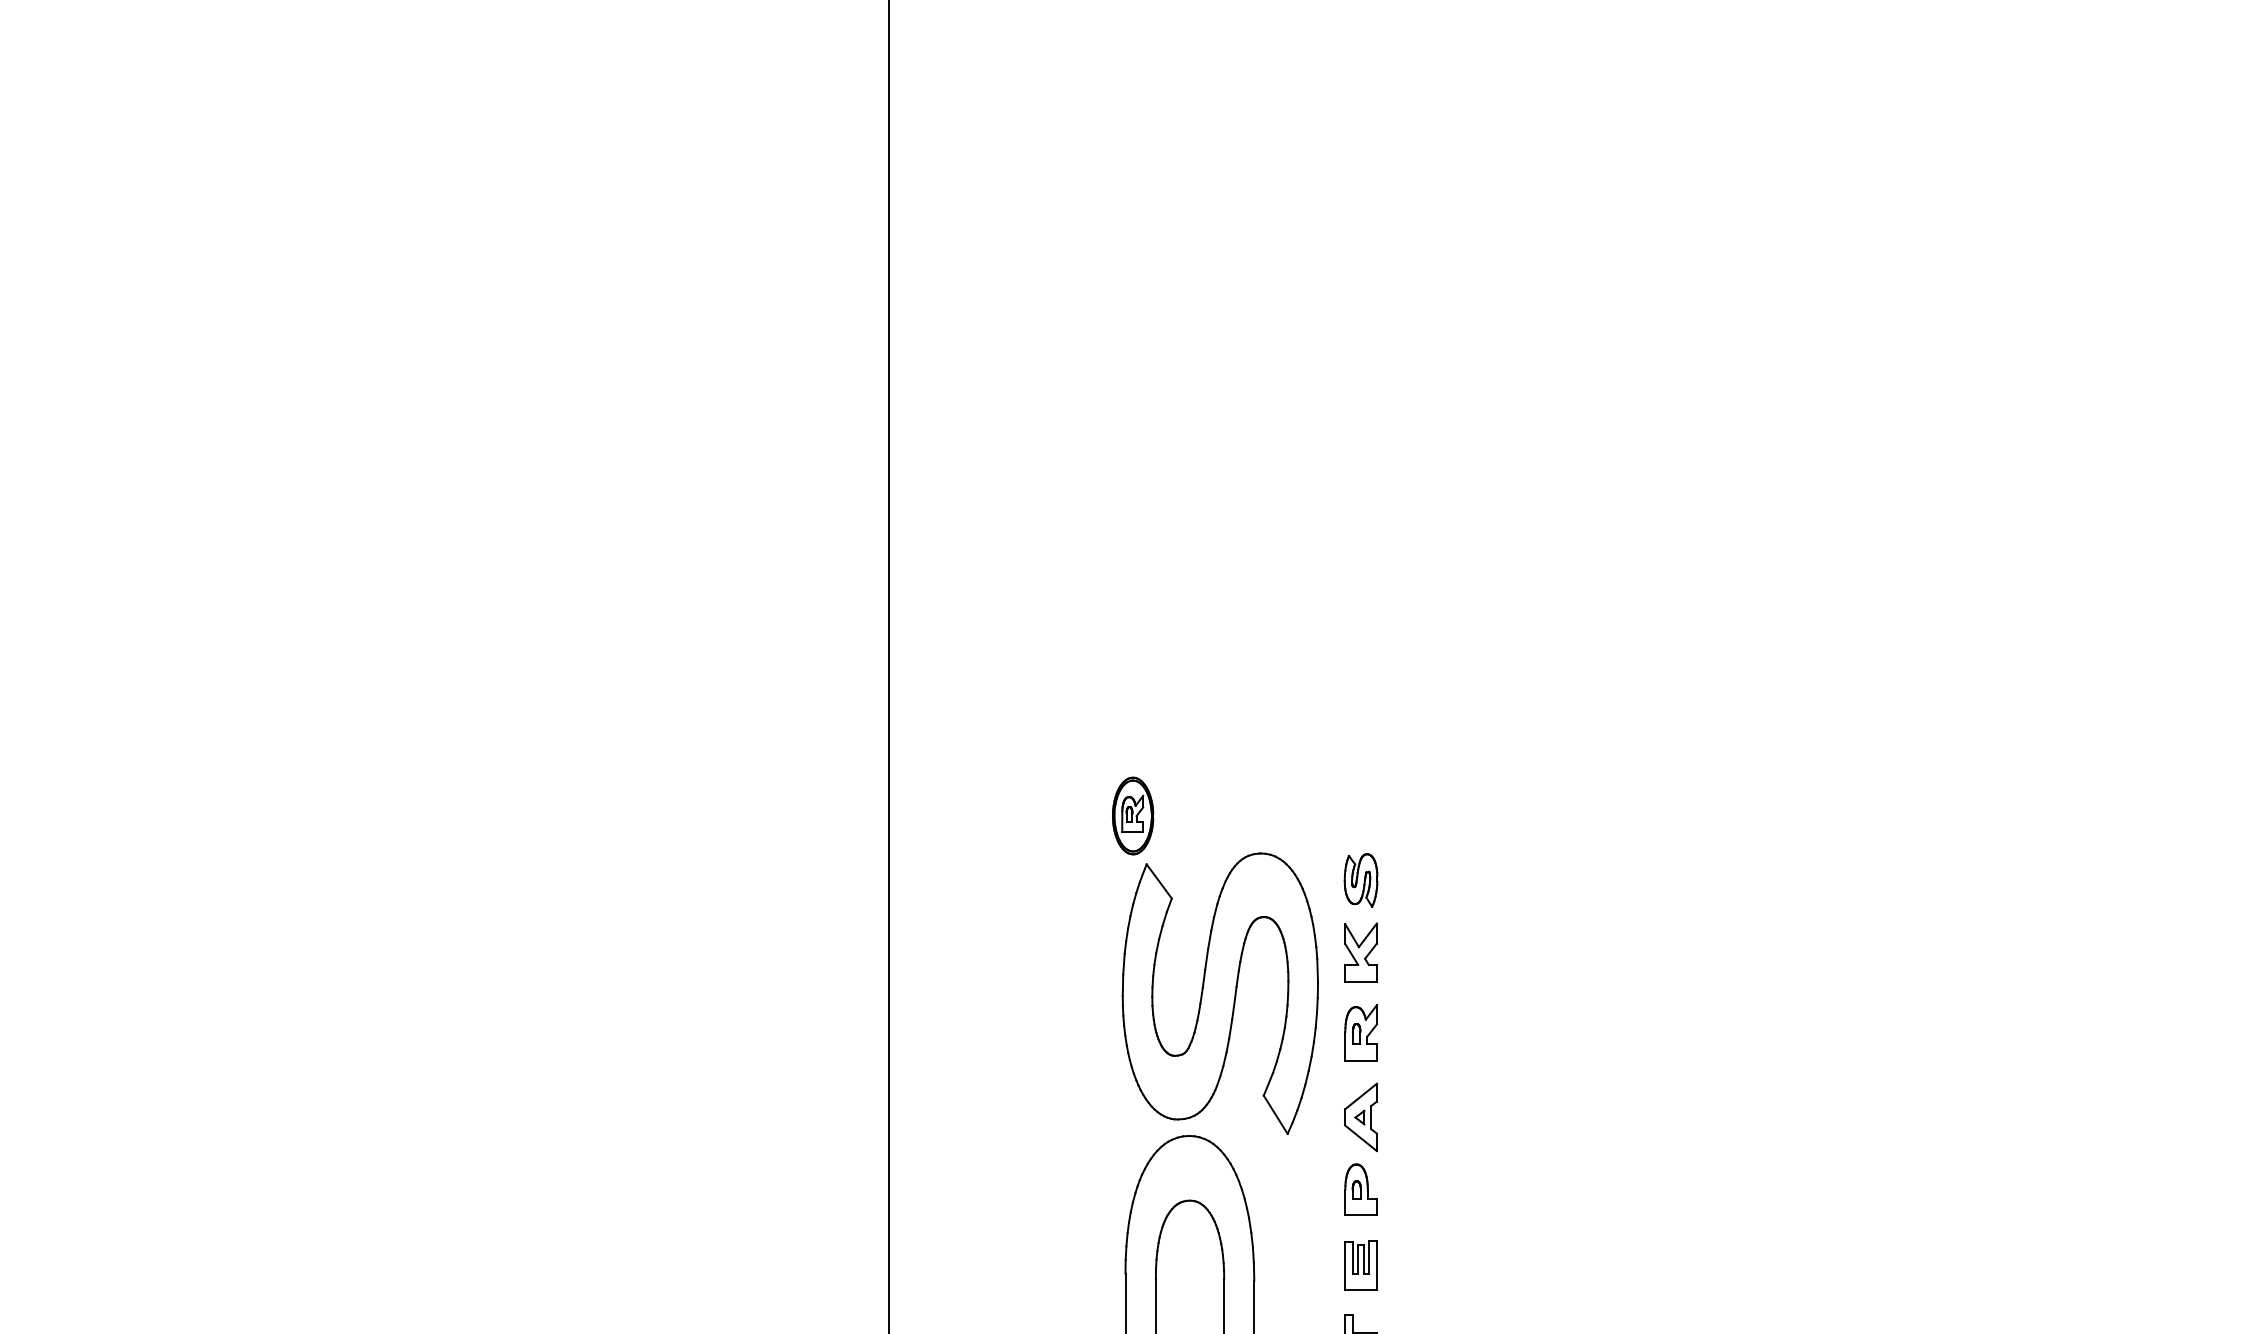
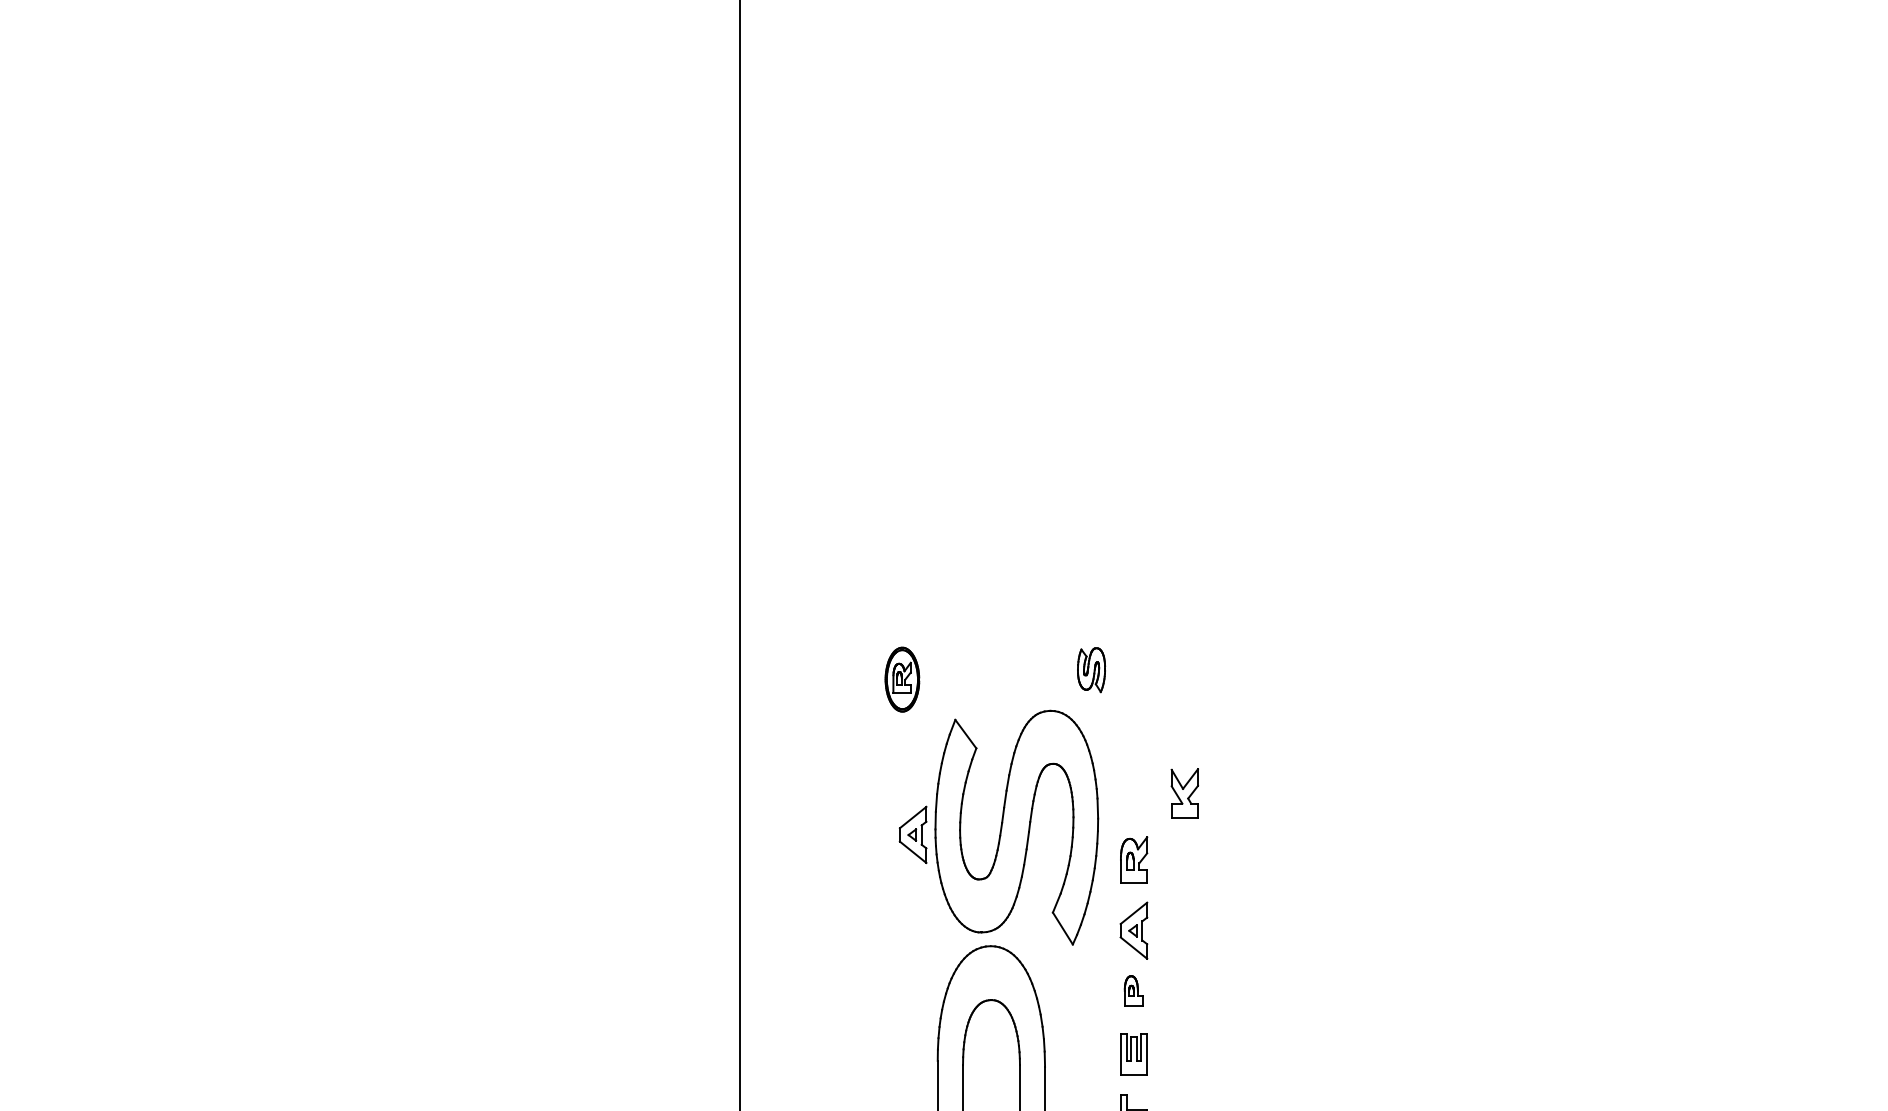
part: (1133, 815) -> (902, 679), moved
part: (1360, 880) -> (1091, 670), moved
part: (1360, 952) -> (1184, 793), moved
part: (1095, 1001) -> (912, 834), added
part: (1360, 1189) -> (1133, 990), size x0.7

